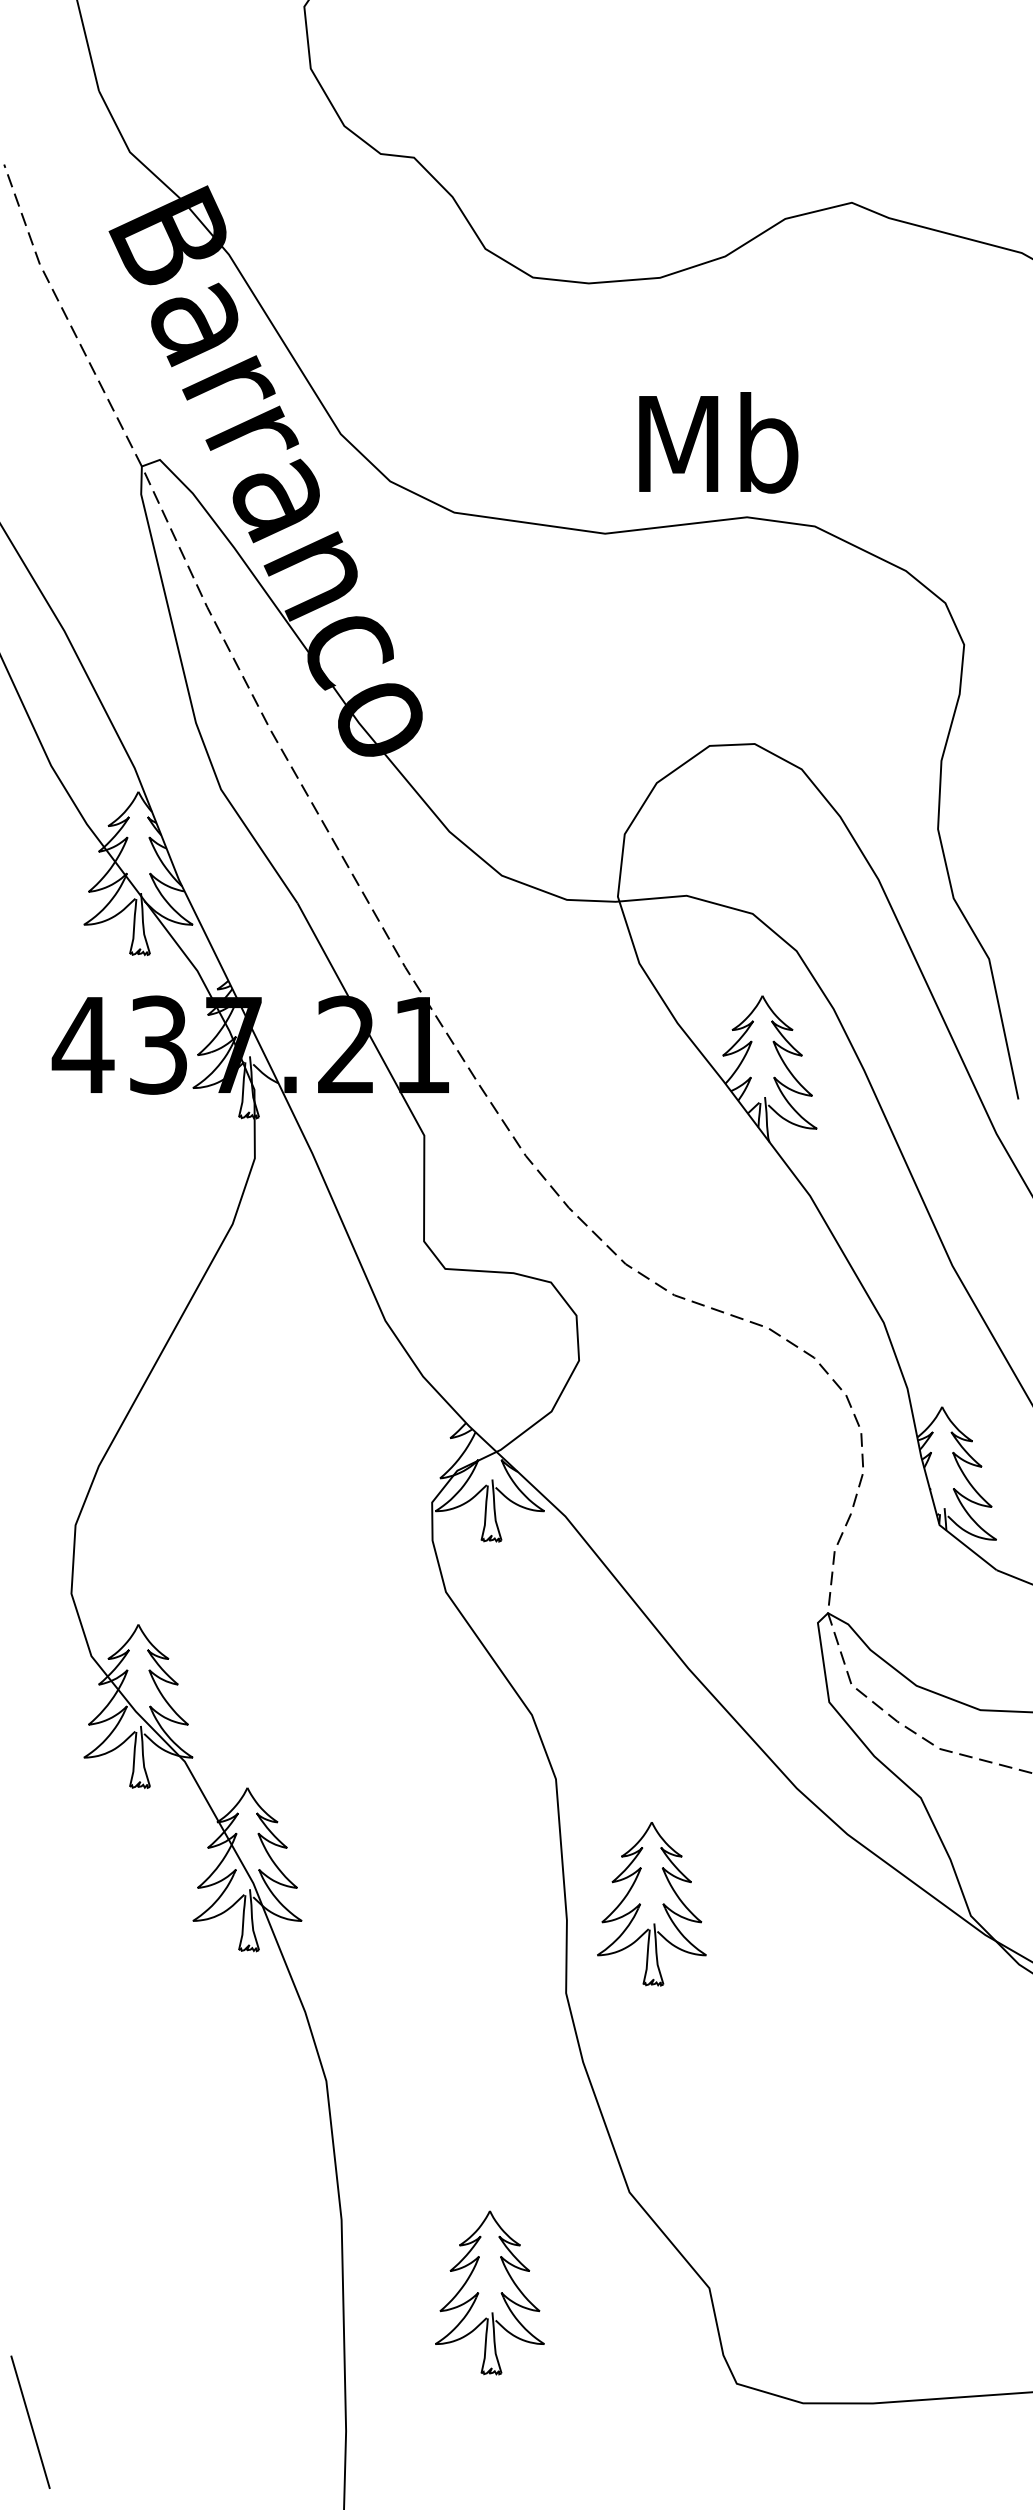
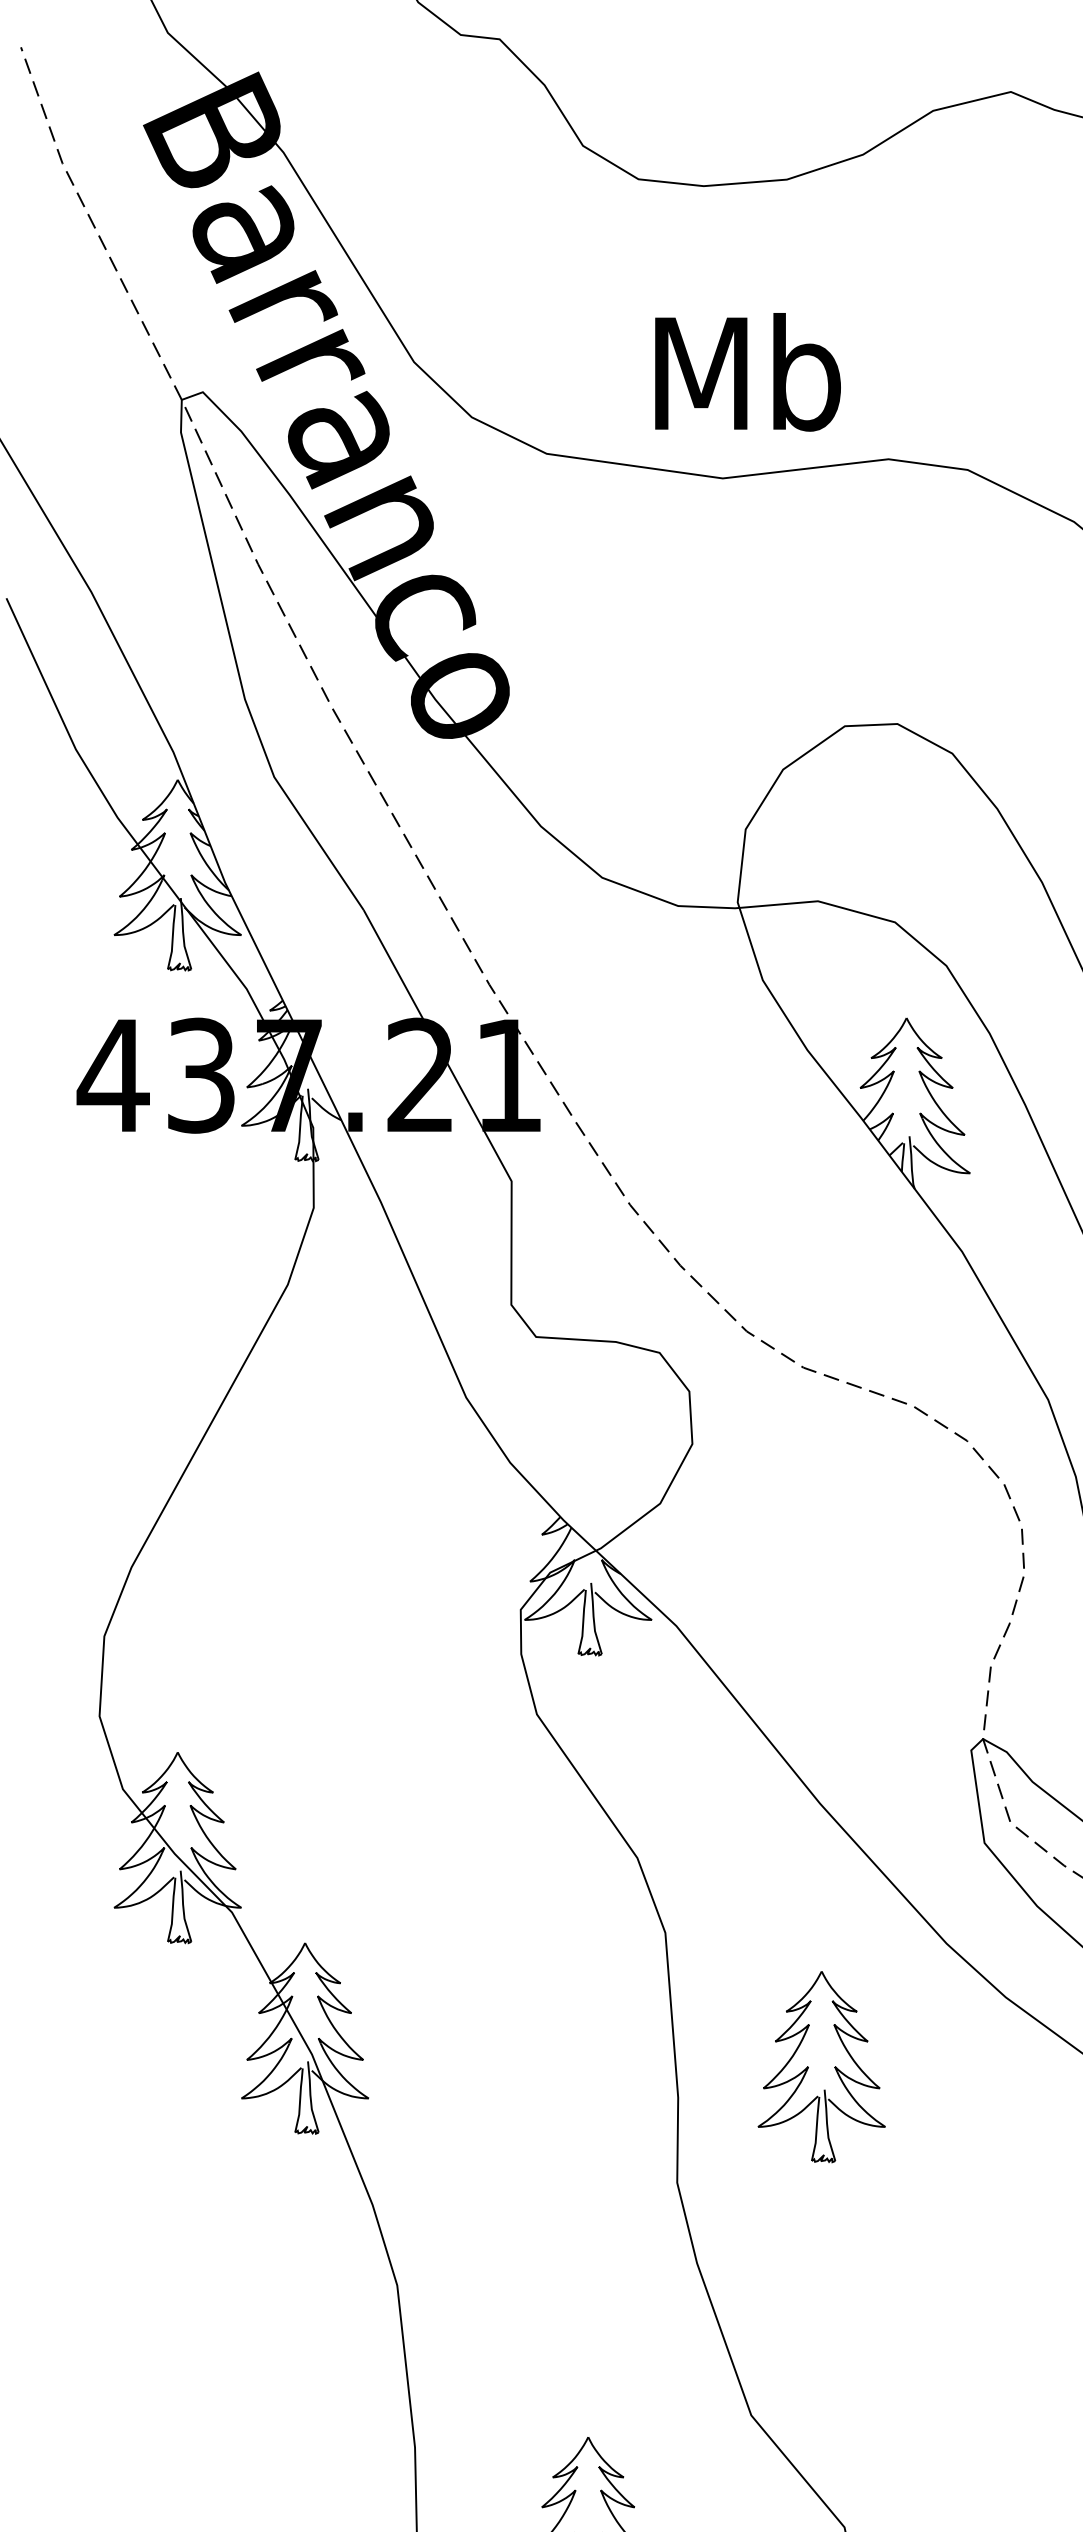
text: (718, 442) -> (747, 371), moved
part: (651, 1904) -> (821, 2067), moved

